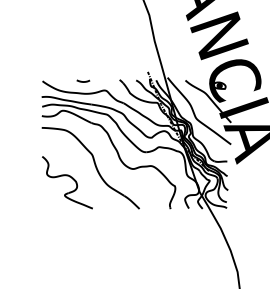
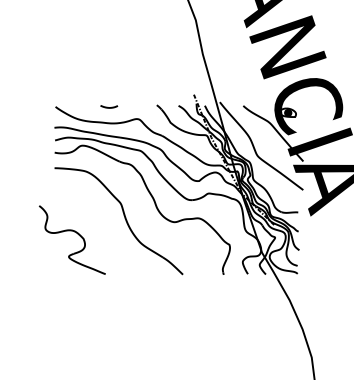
part: (71, 178) -> (77, 234), moved

